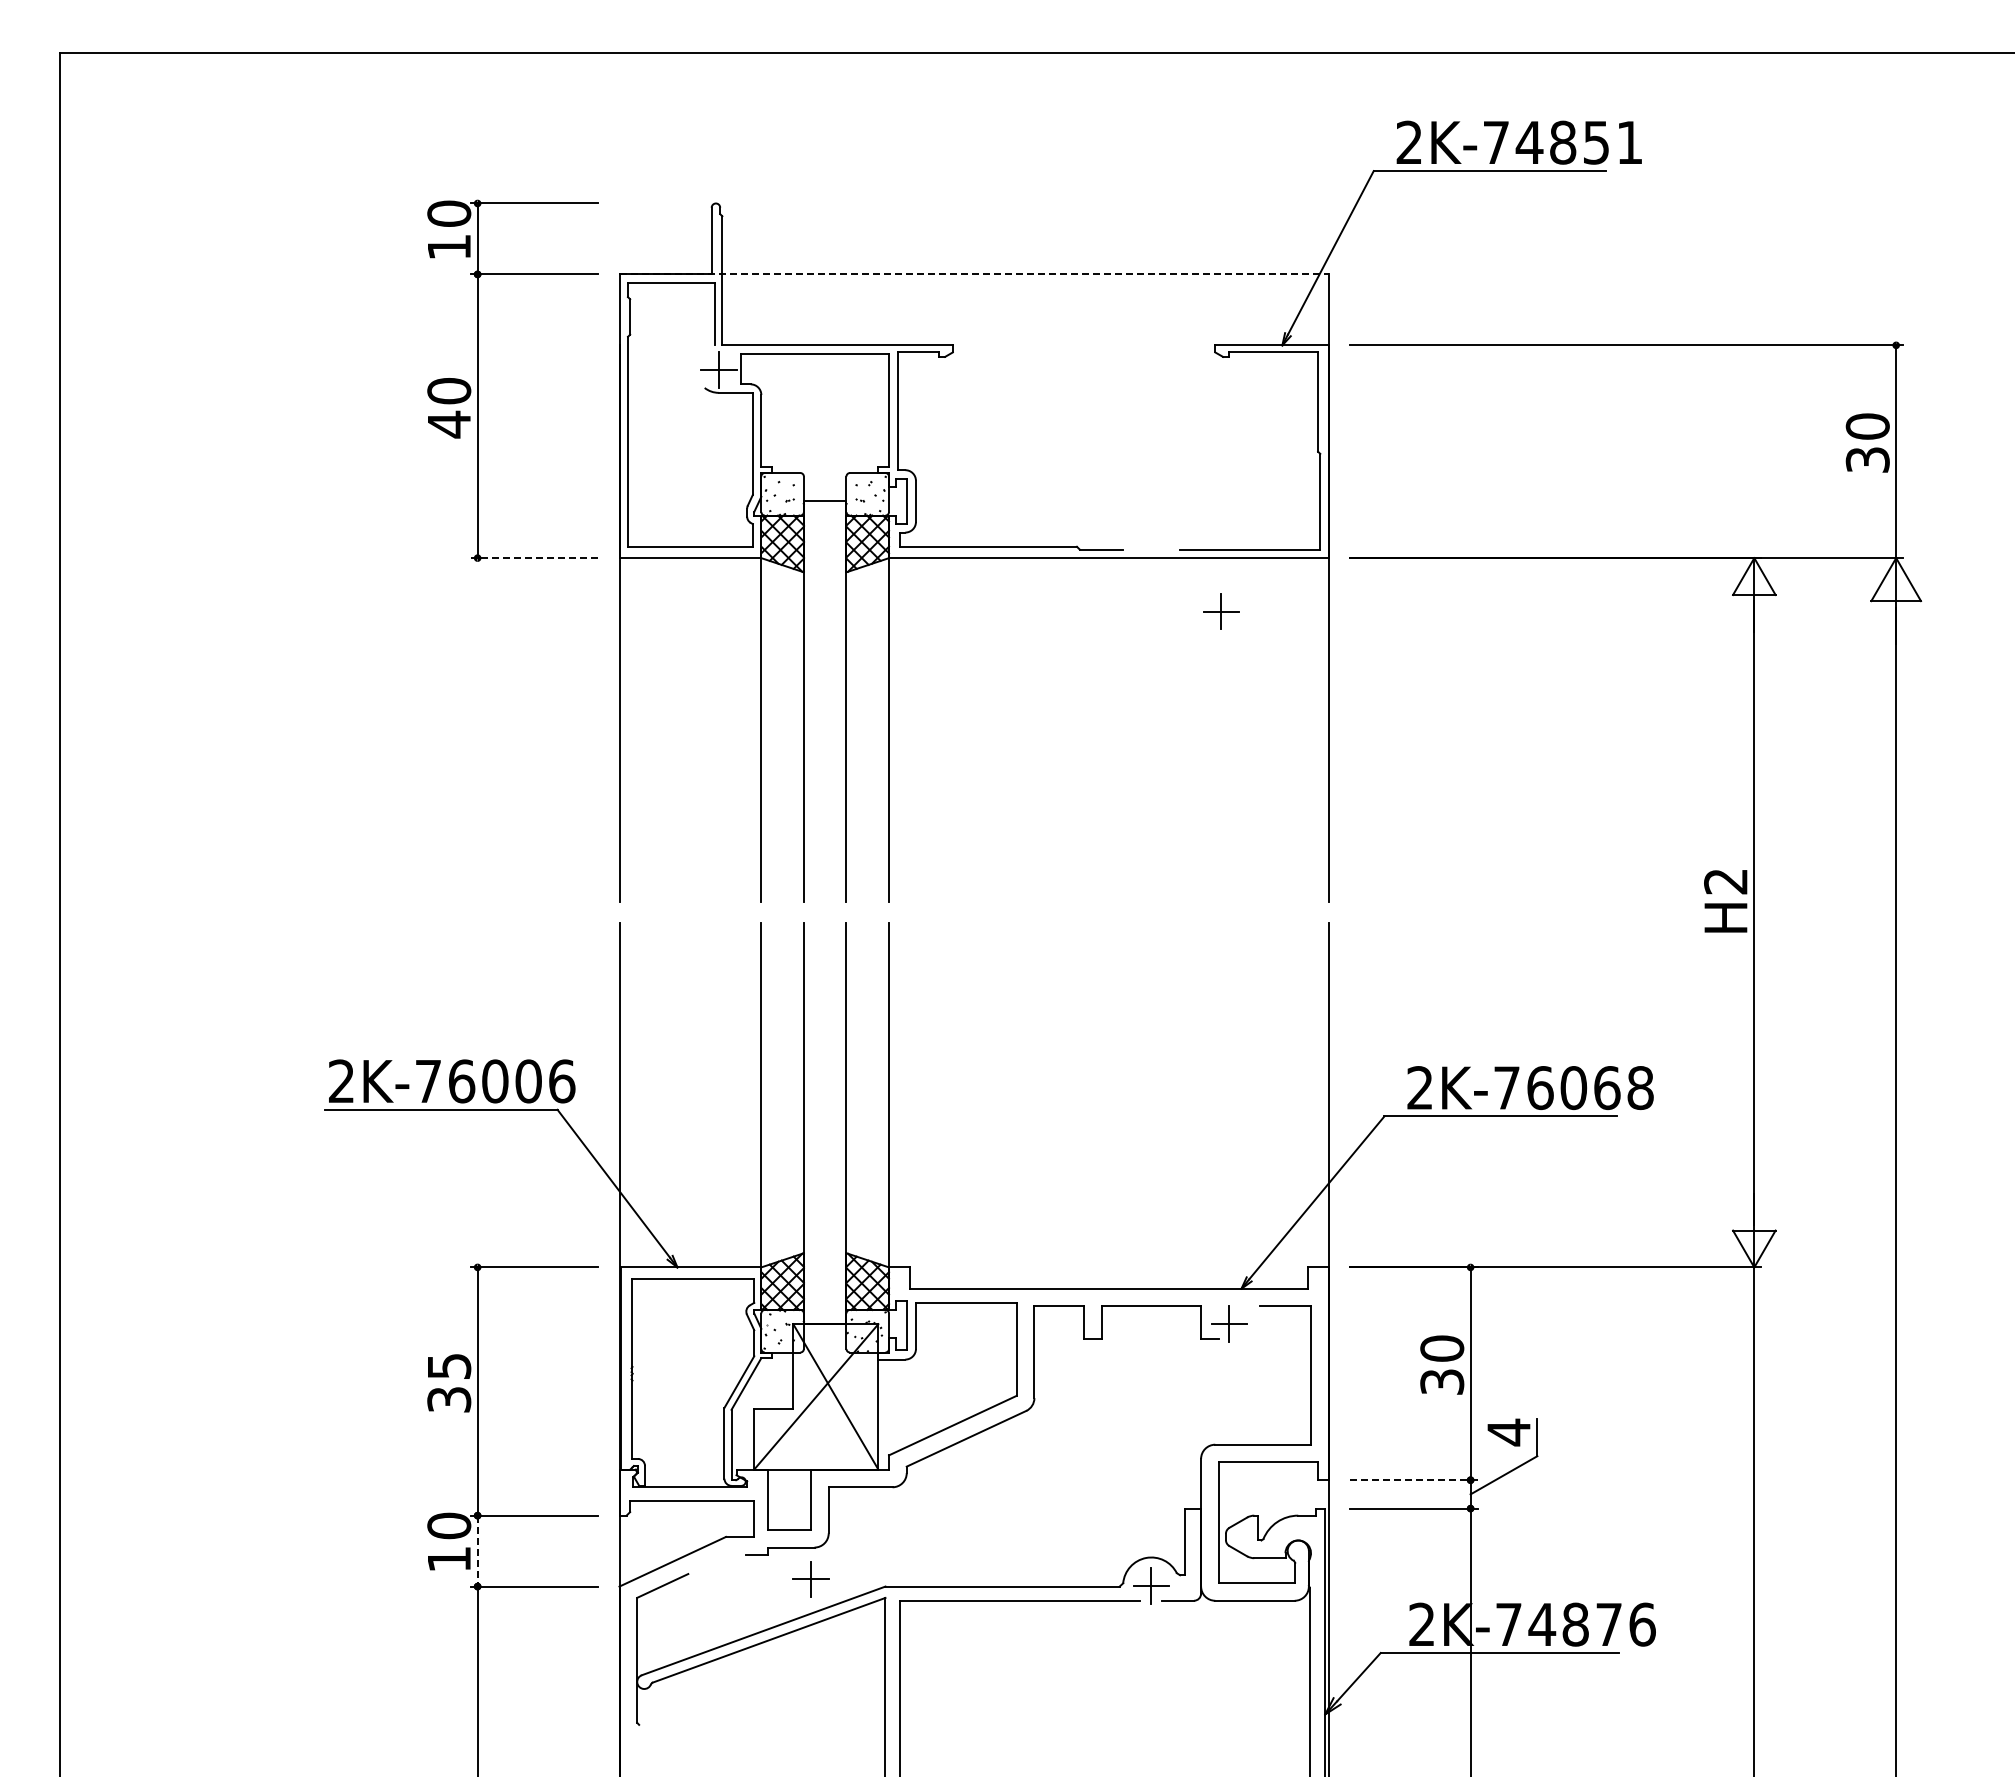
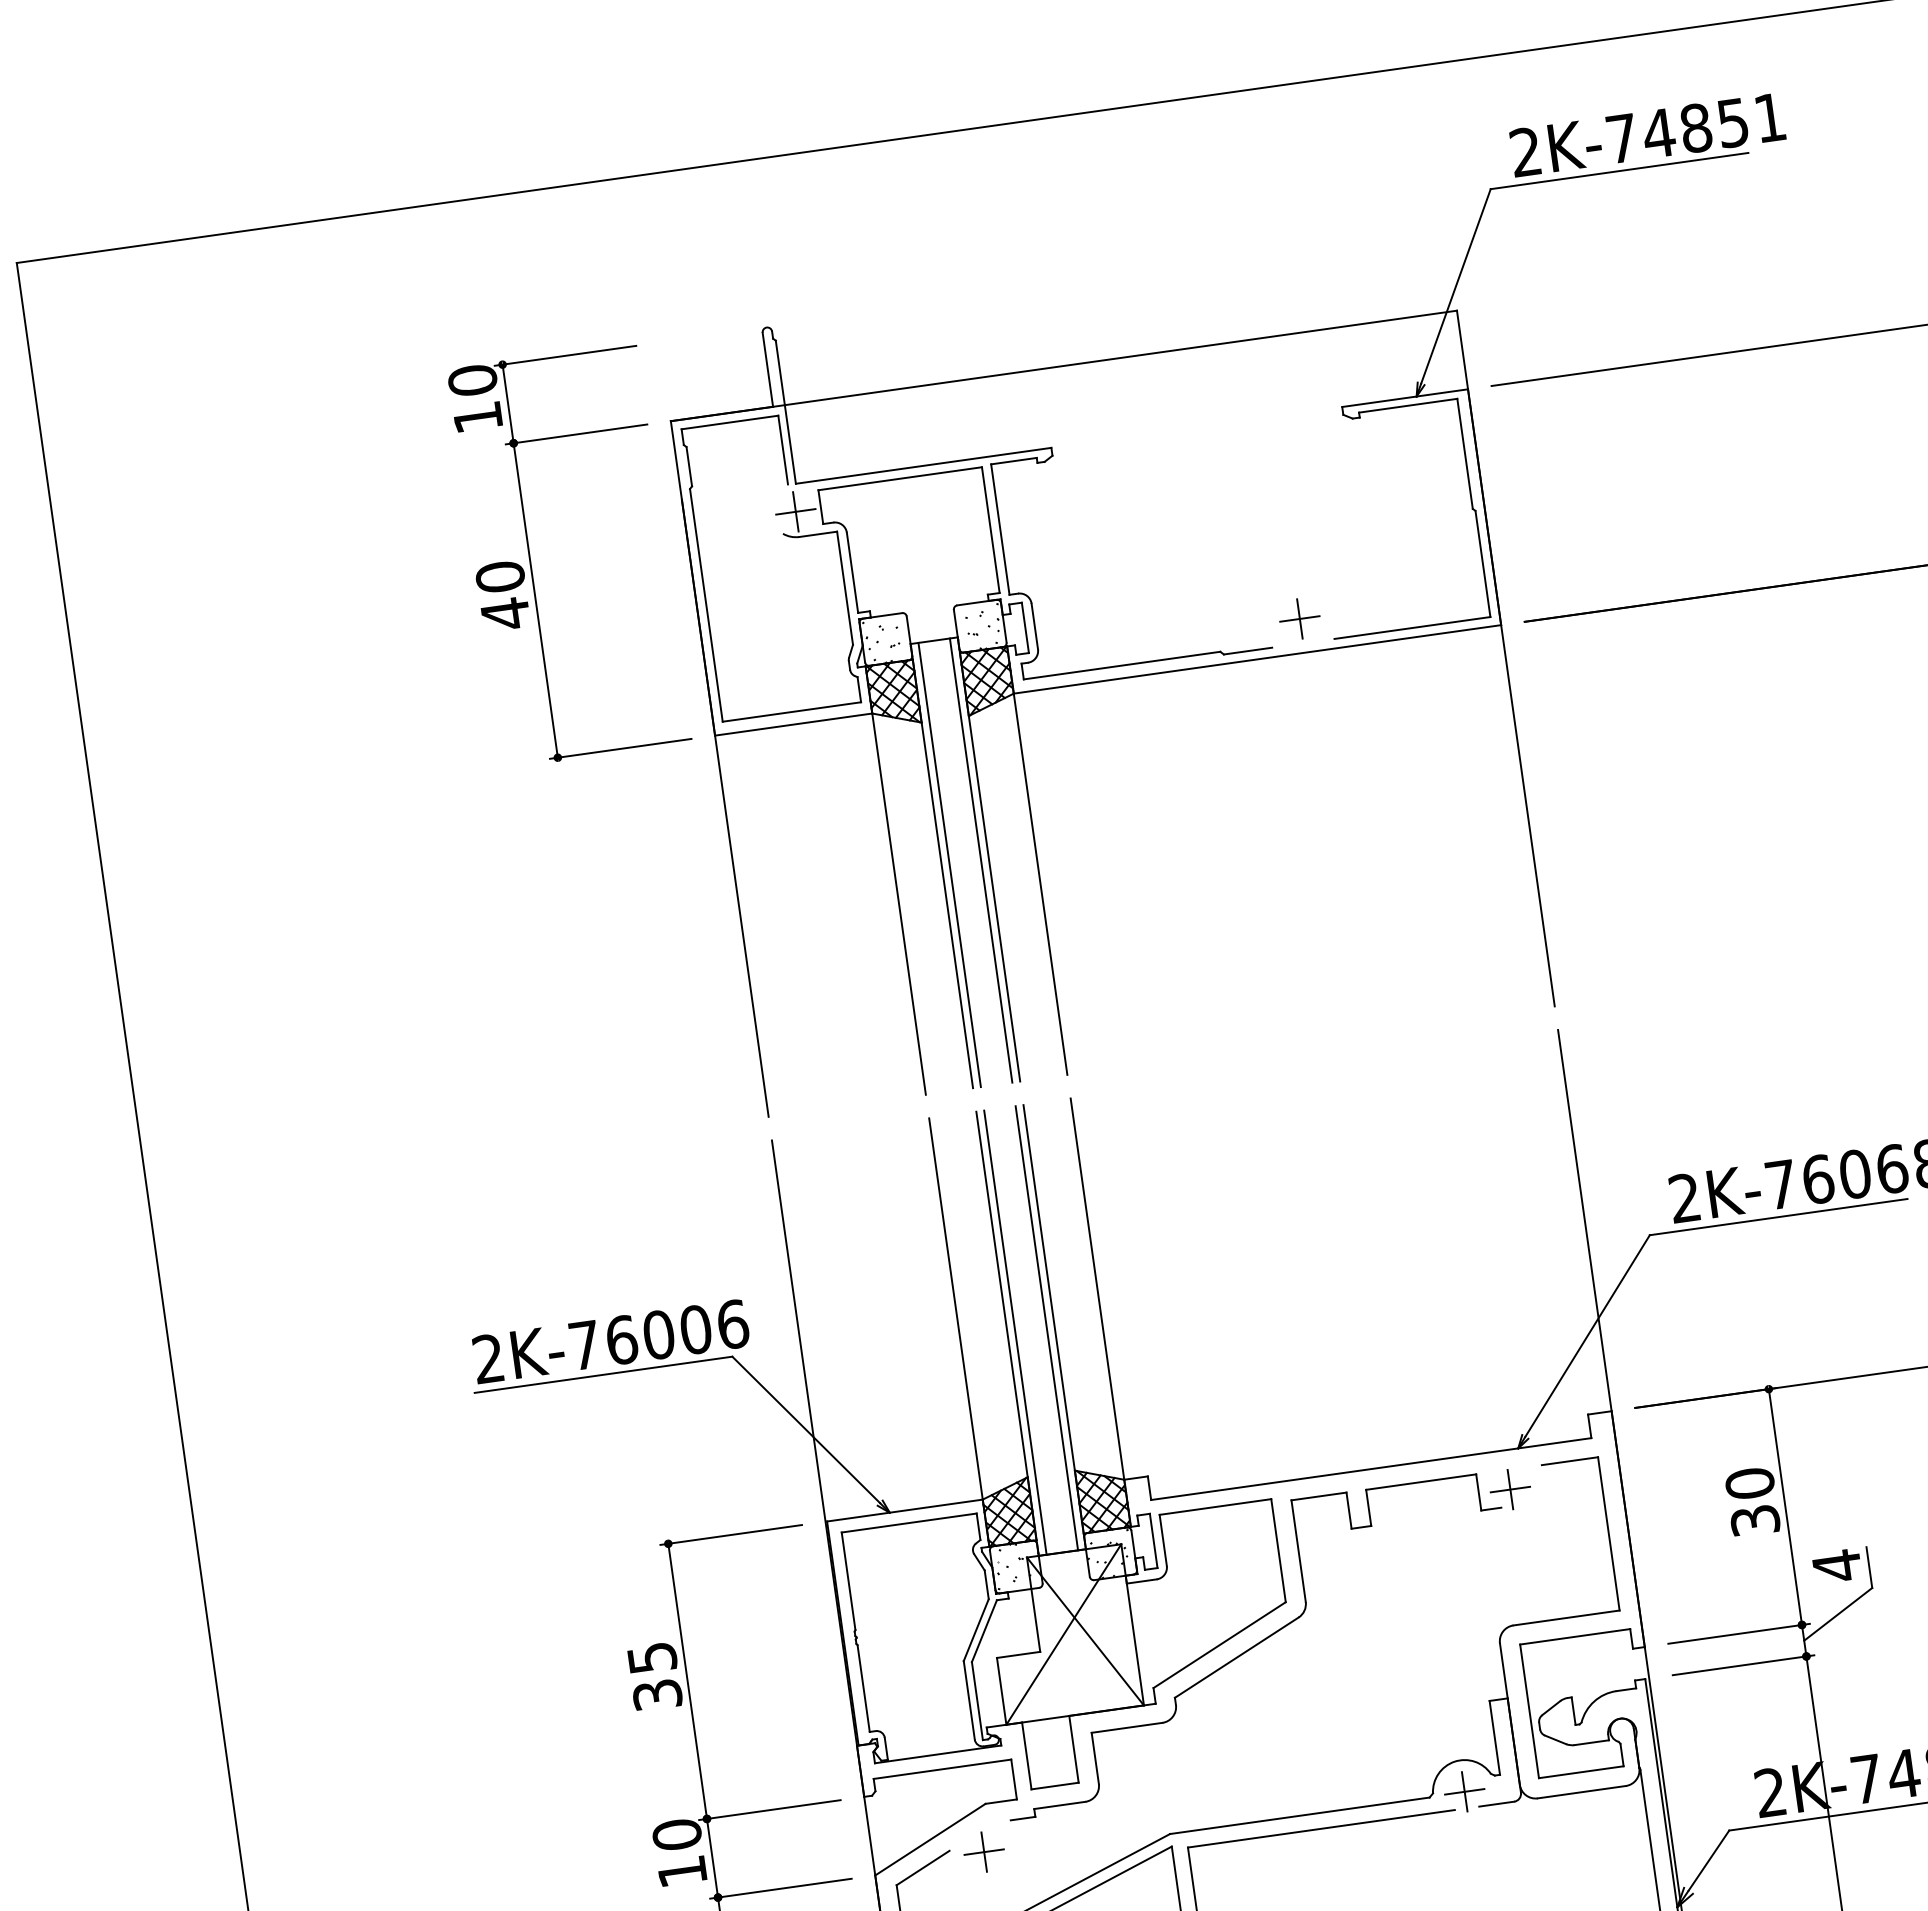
line: (974, 274) -> (1064, 365), dashed -> solid
line: (534, 558) -> (620, 749), dashed -> solid
part: (1221, 611) -> (1299, 618), moved
line: (811, 701) -> (950, 864), added
line: (839, 701) -> (981, 860), added
line: (811, 1123) -> (1015, 1332), added
line: (839, 1123) -> (1046, 1327), added
line: (1413, 1480) -> (1738, 1634), dashed -> solid
line: (477, 1551) -> (712, 1858), dashed -> solid
part: (810, 1579) -> (983, 1852), moved

